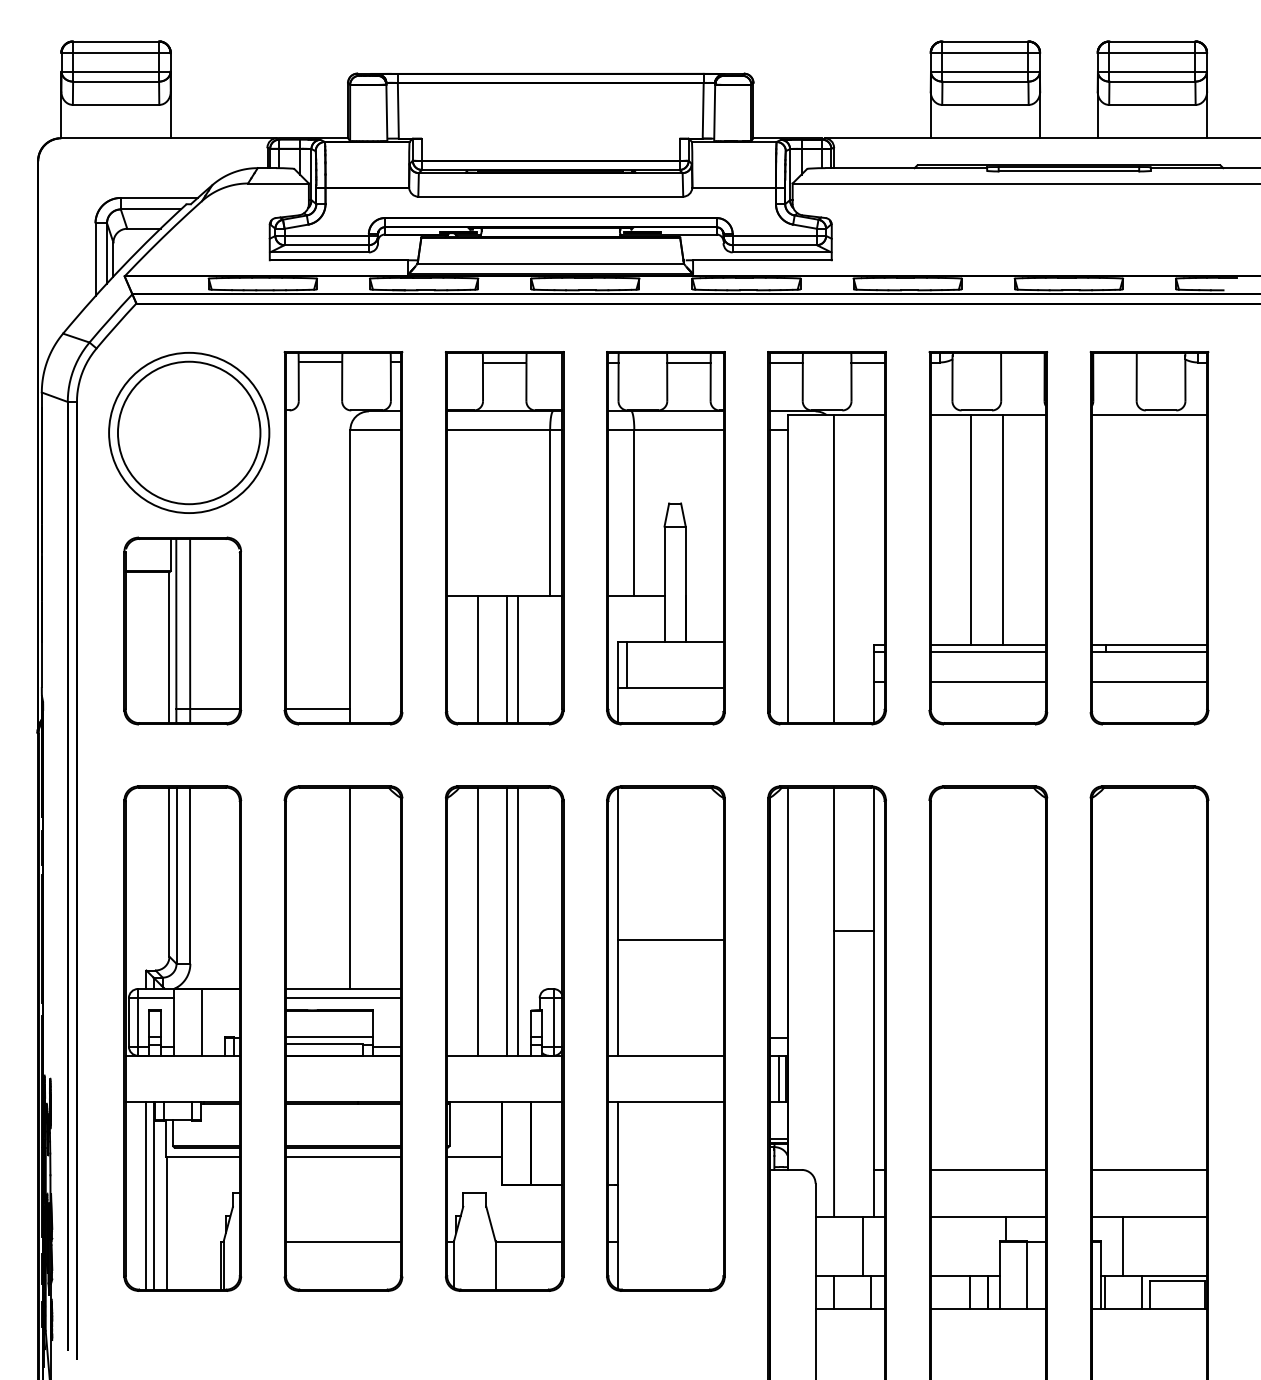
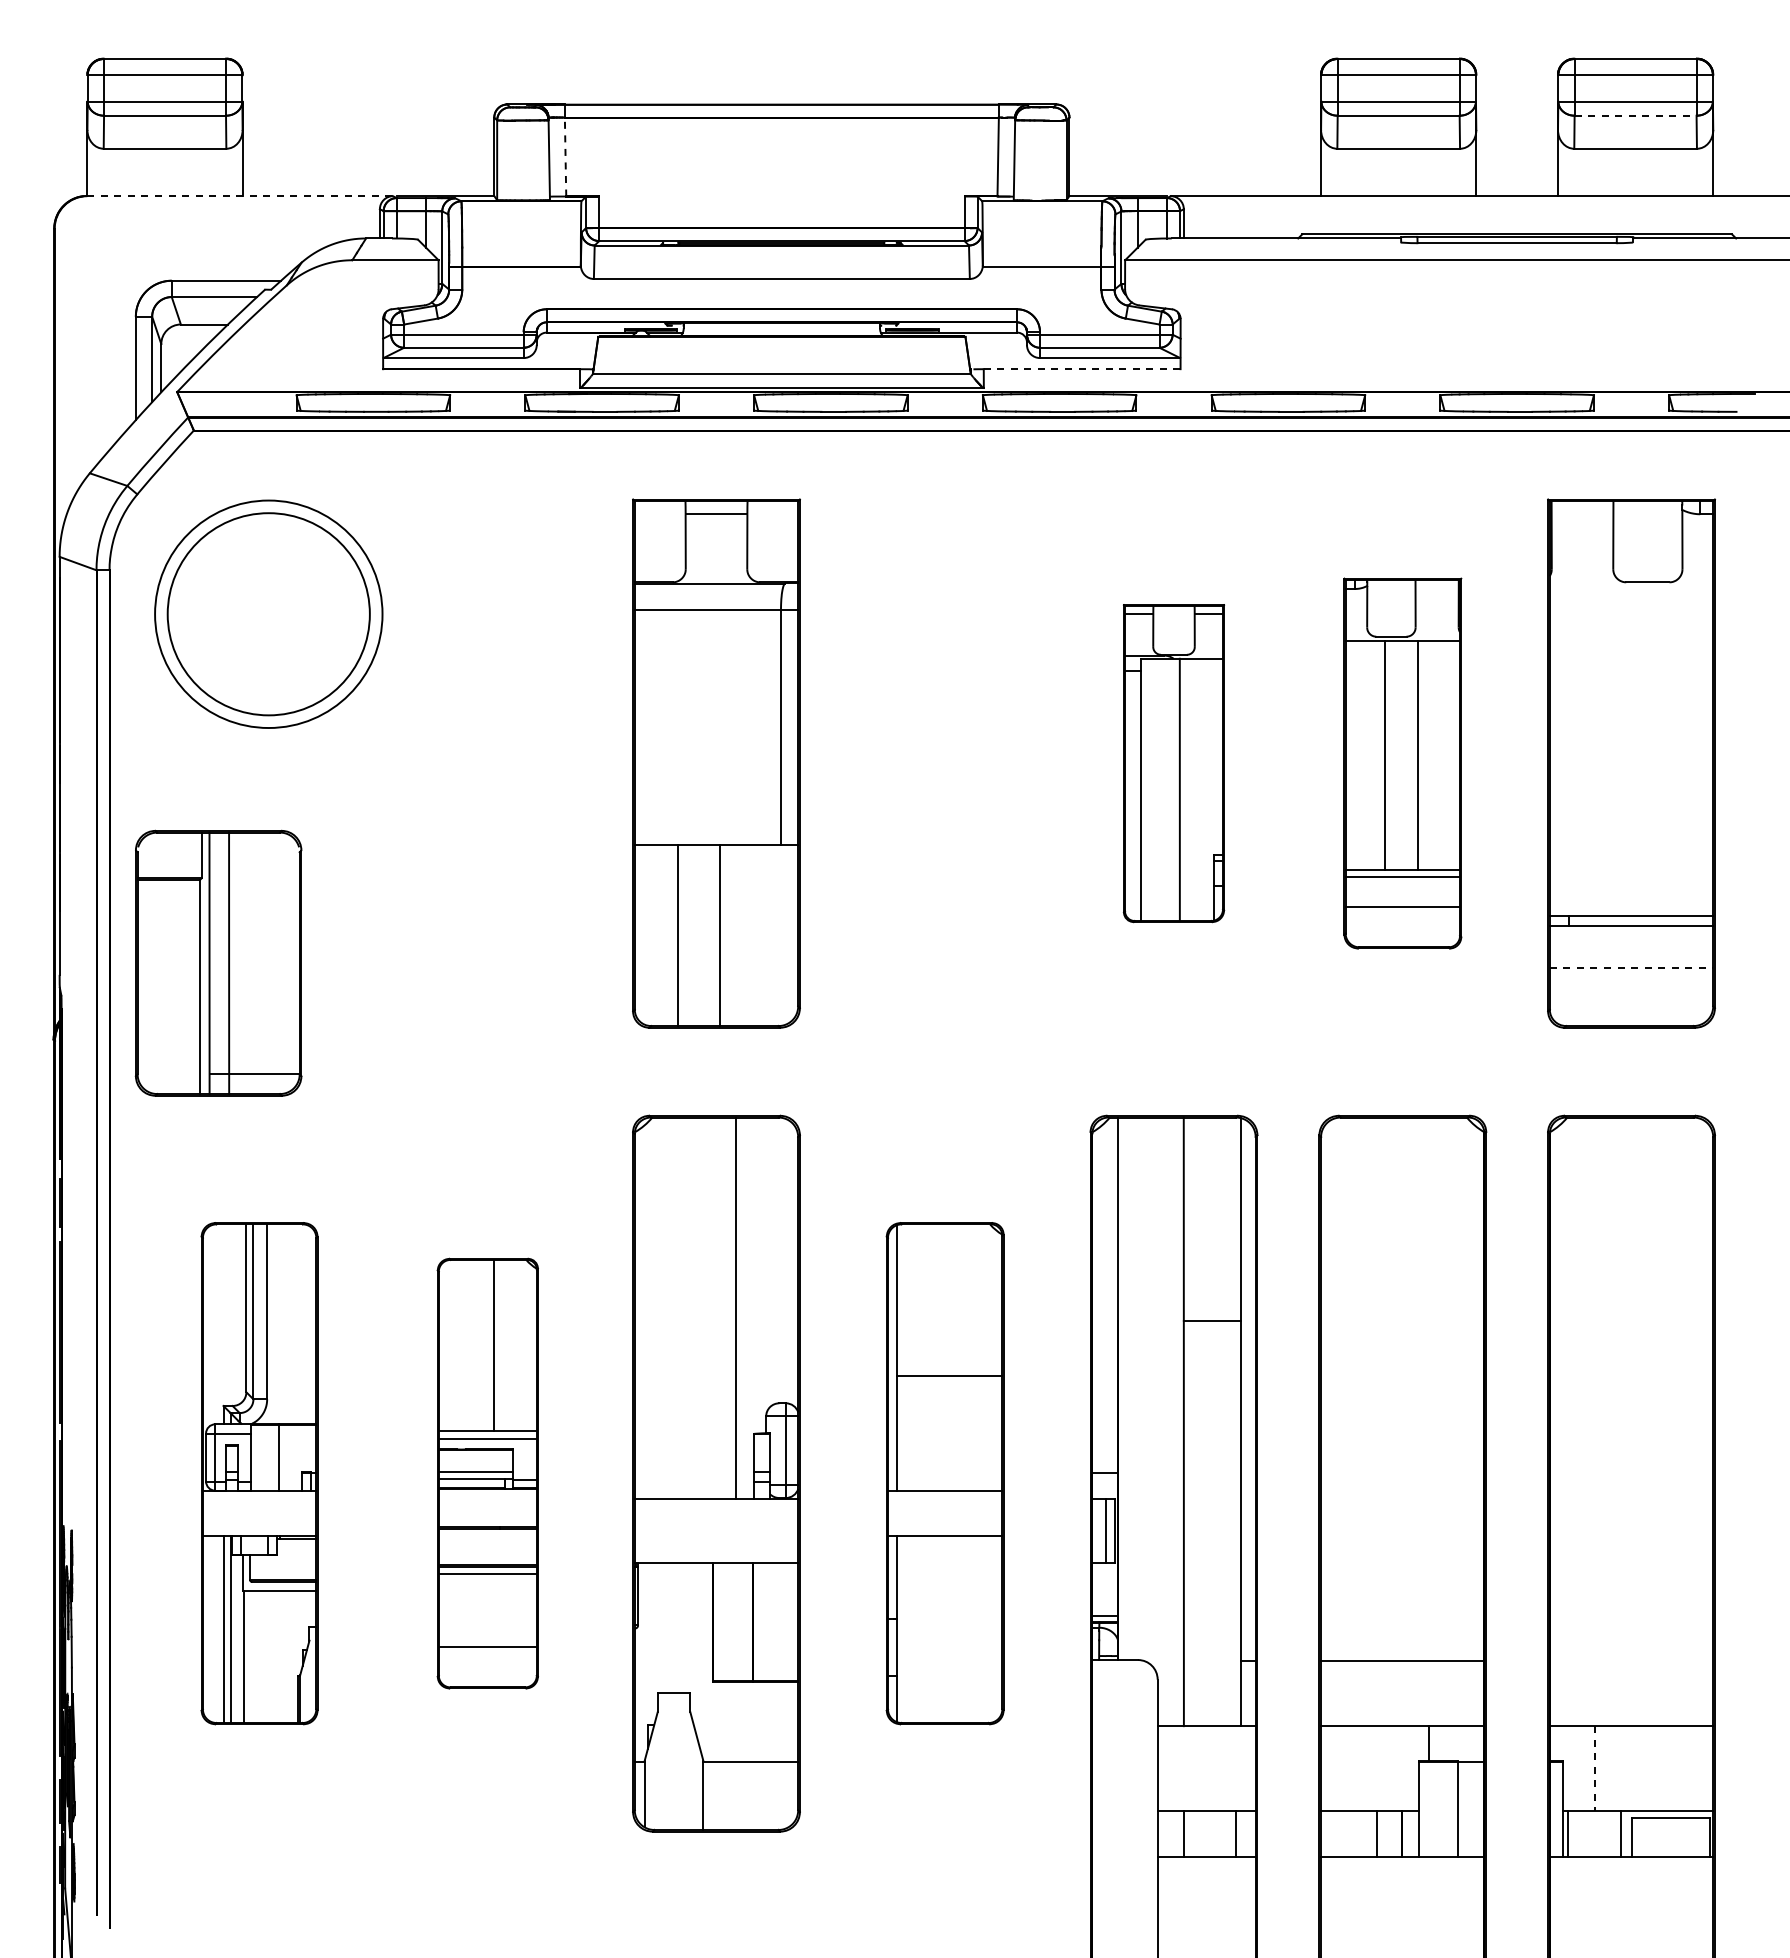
line: (1152, 81) -> (1635, 115), solid -> dashed
line: (398, 110) -> (565, 156), solid -> dashed
line: (169, 138) -> (240, 196), solid -> dashed
line: (762, 260) -> (1082, 369), solid -> dashed
line: (1149, 414) -> (1631, 588), removed
part: (343, 538) -> (487, 763), removed
part: (665, 538) -> (944, 763), removed
part: (826, 538) -> (1173, 763), size x0.6
part: (988, 538) -> (1402, 763), size x0.7
part: (182, 630) -> (218, 962), moved
line: (518, 659) -> (735, 935), removed
line: (1149, 682) -> (1631, 968), solid -> dashed
line: (477, 921) -> (678, 1307), removed
line: (507, 921) -> (720, 1307), removed
part: (182, 1038) -> (259, 1473), size x0.7
part: (343, 1038) -> (487, 1473), size x0.6
part: (665, 1038) -> (944, 1473), size x0.7
line: (474, 1156) -> (673, 1641), removed
line: (1149, 1170) -> (1631, 1660), removed
line: (863, 1246) -> (1225, 1768), removed
line: (1123, 1247) -> (1594, 1769), solid -> dashed

